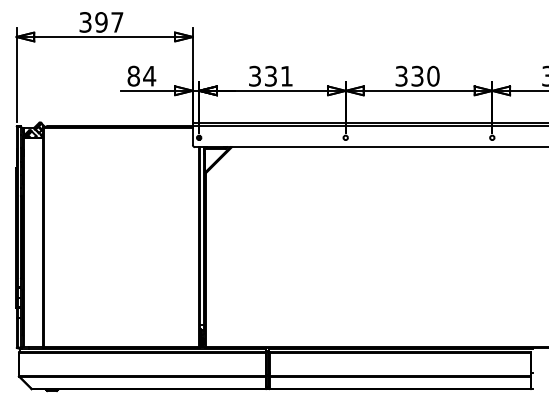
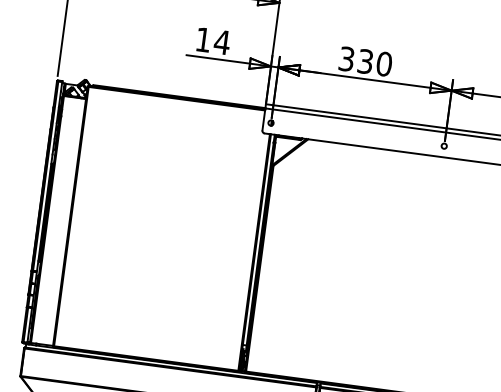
text: (133, 75) -> (203, 39), 84 -> 14
text: (286, 75) -> (384, 63), 331 -> 330

